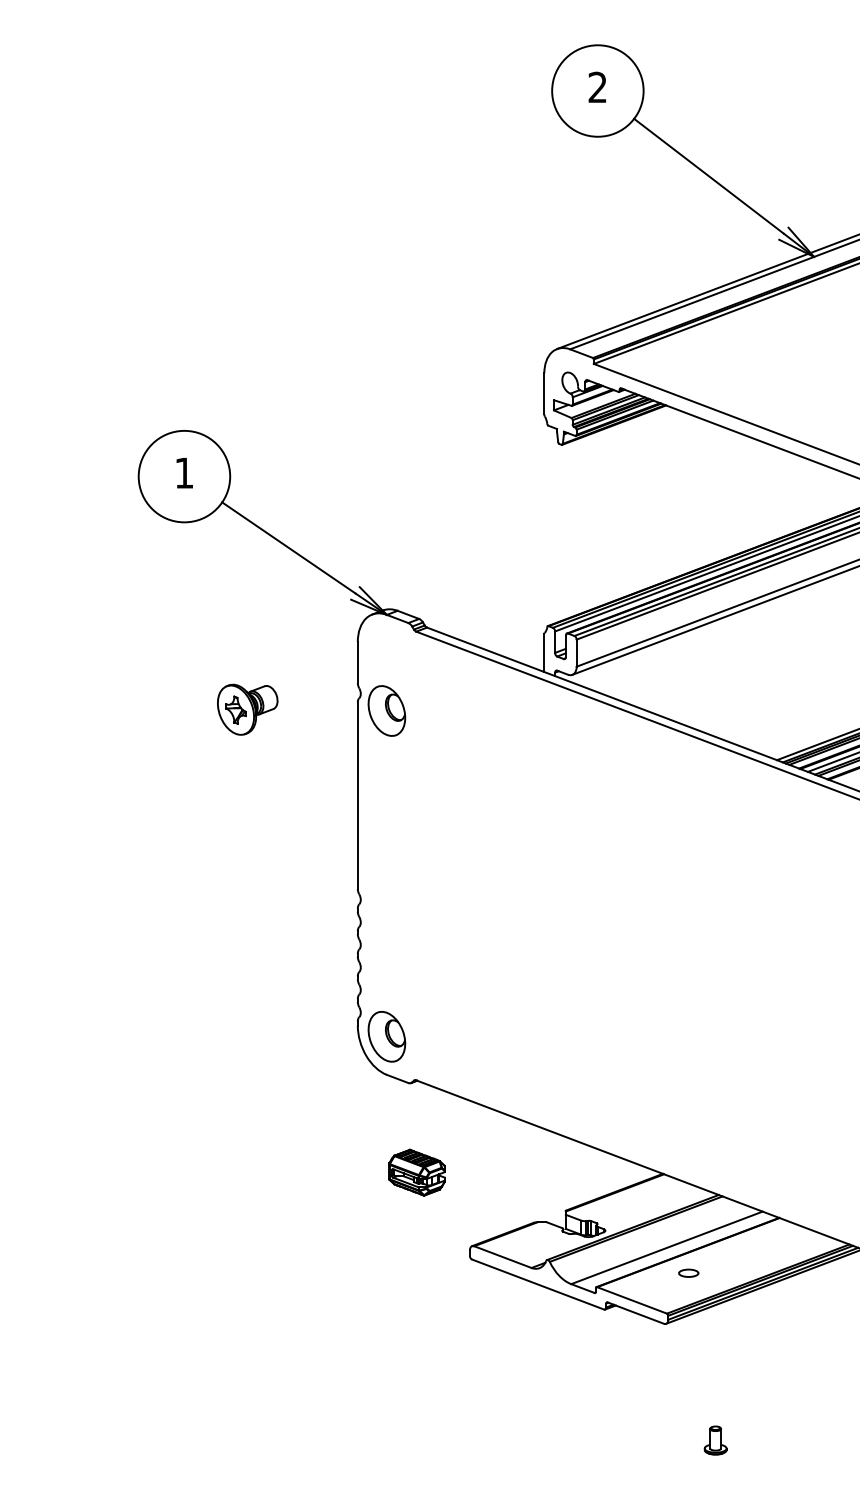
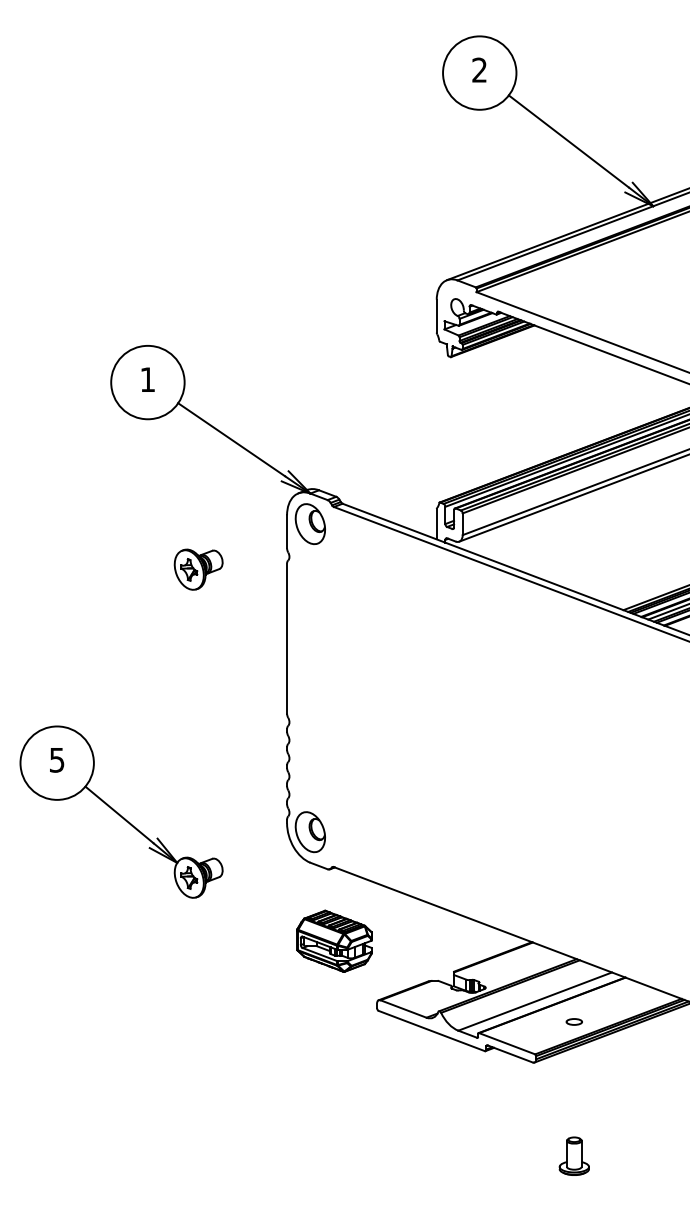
part: (386, 710) -> (310, 523), moved
part: (151, 1011) -> (121, 811), added
part: (416, 1172) -> (334, 941), size x1.67
part: (688, 1272) -> (574, 1021), moved
part: (715, 1440) -> (574, 1156), size x1.67

